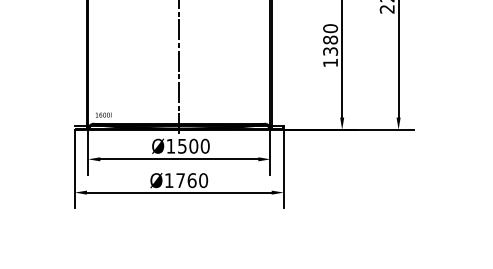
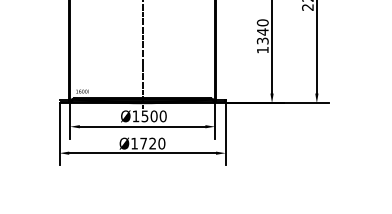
text: (330, 39) -> (262, 31), 1380 -> 1340
text: (191, 180) -> (152, 143), Ø1760 -> Ø1720

